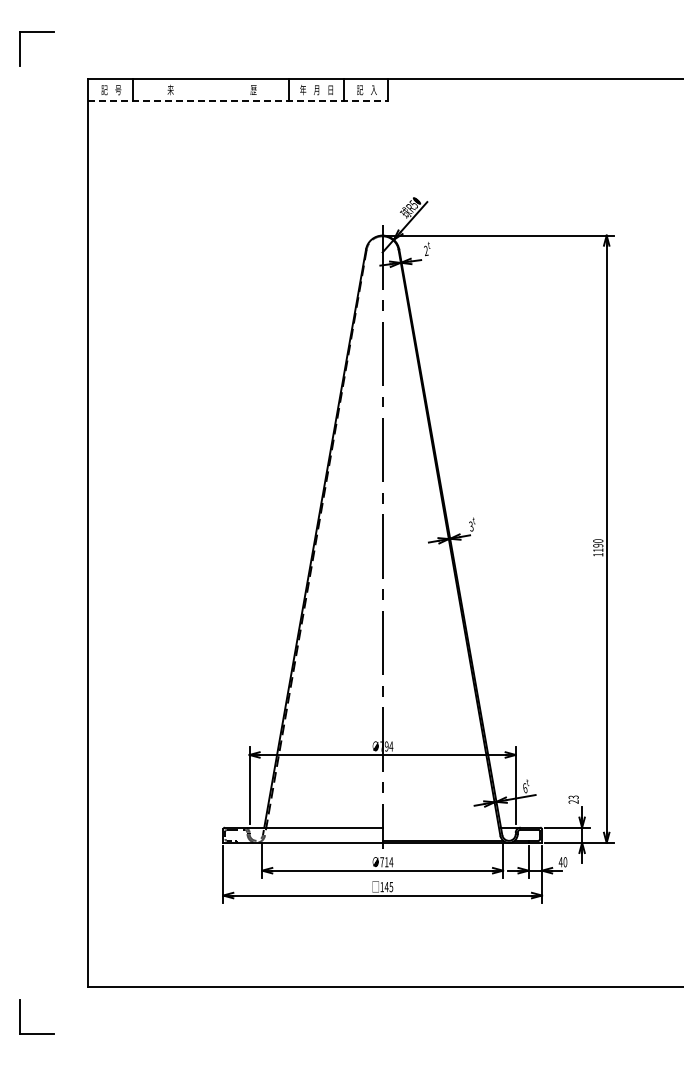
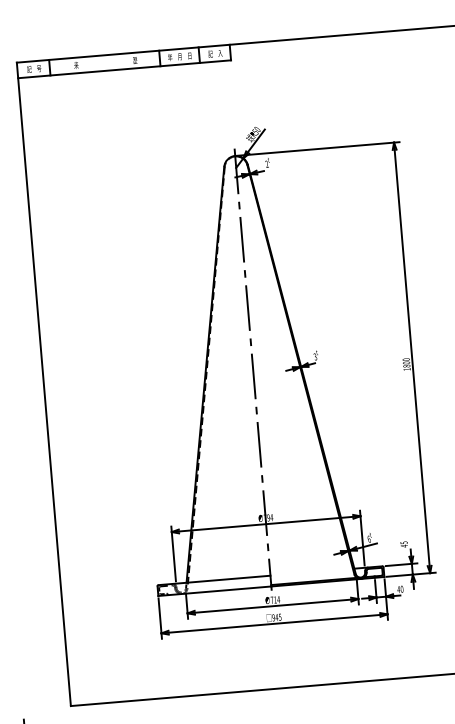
line: (238, 101) -> (125, 69), dashed -> solid
text: (598, 547) -> (406, 364), 1190 -> 1800
text: (573, 799) -> (404, 544), 23 -> 45
text: (381, 887) -> (273, 618), 145 -> 945

